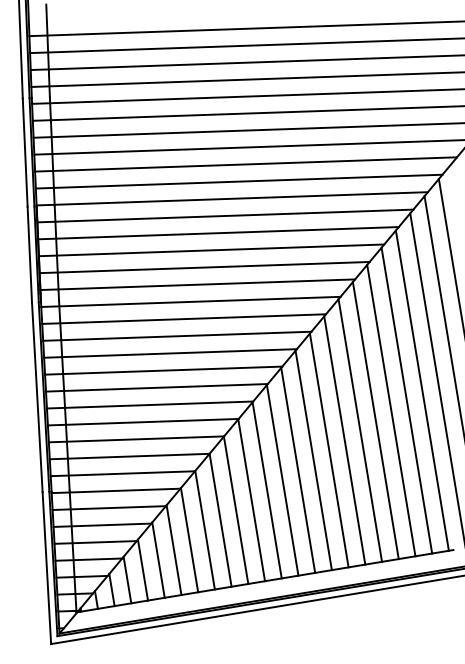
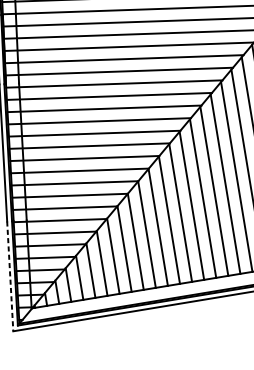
line: (46, 568) -> (9, 276), solid -> dashed

